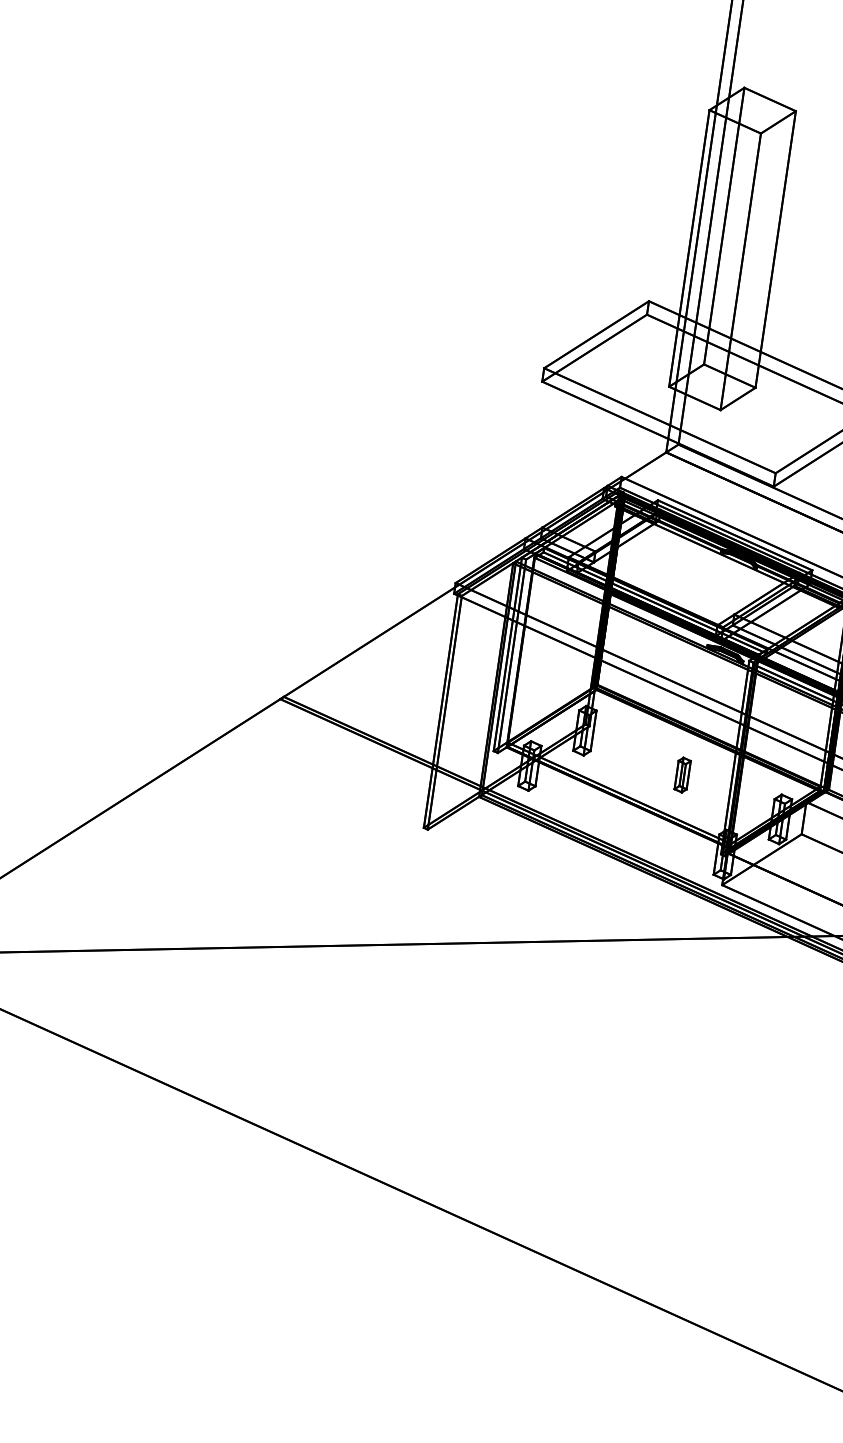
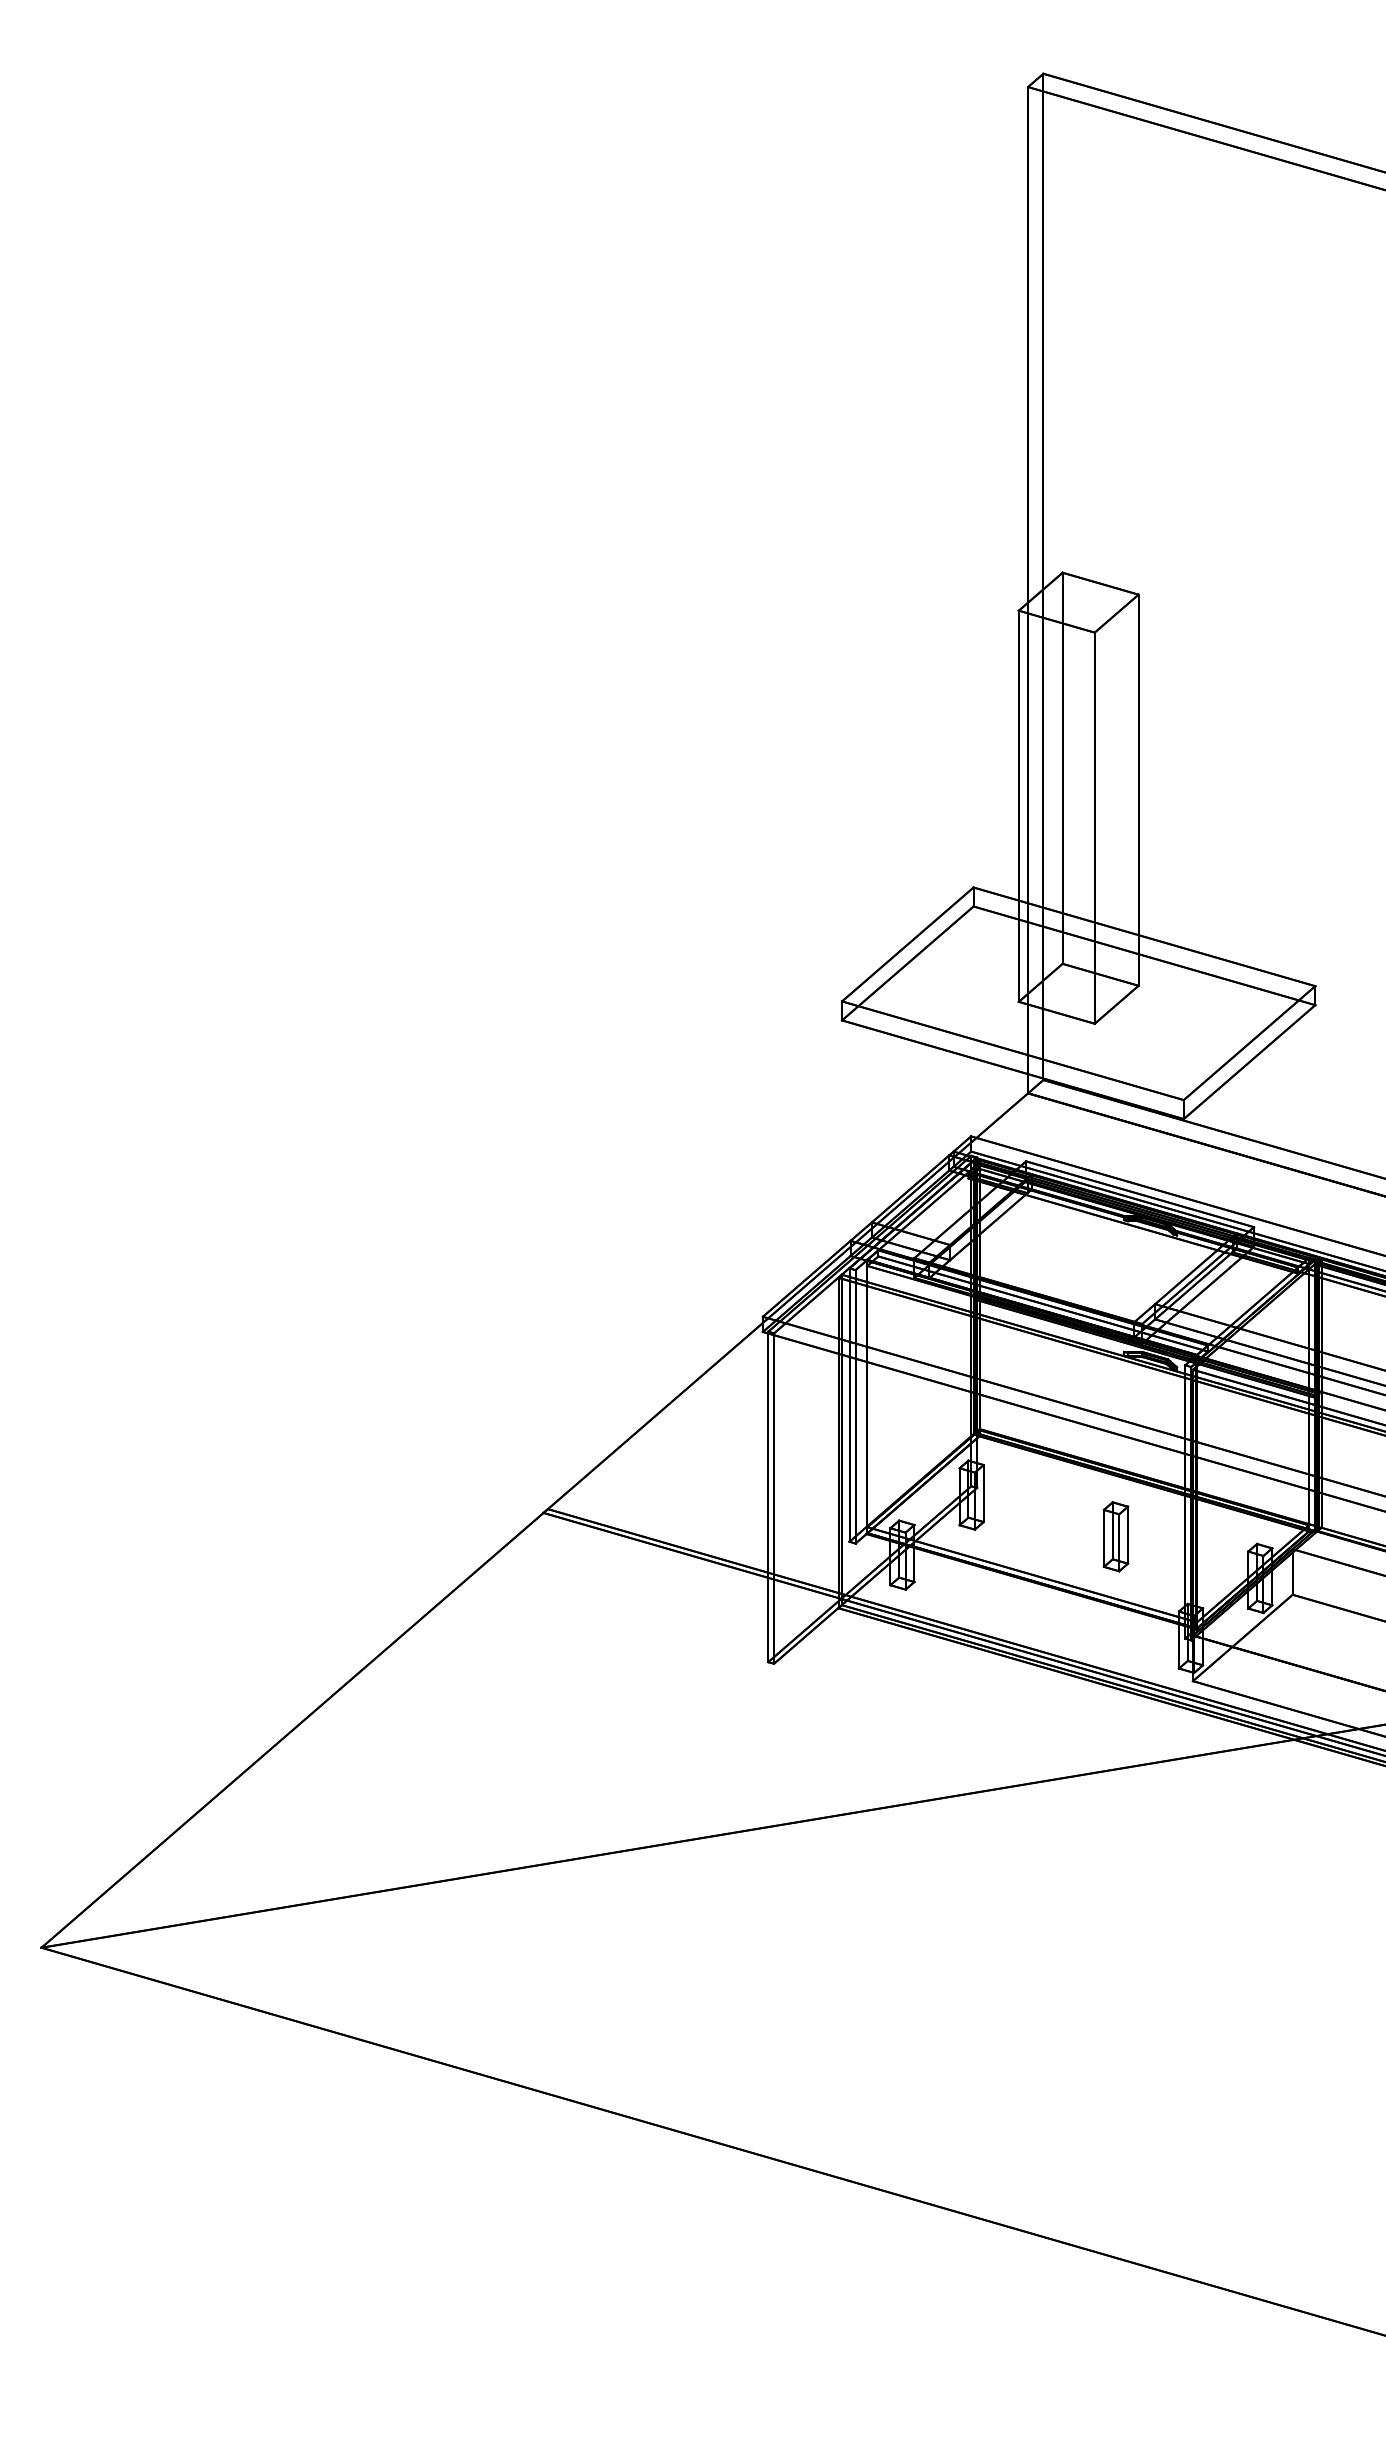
part: (682, 774) -> (1115, 1536), size x1.43

